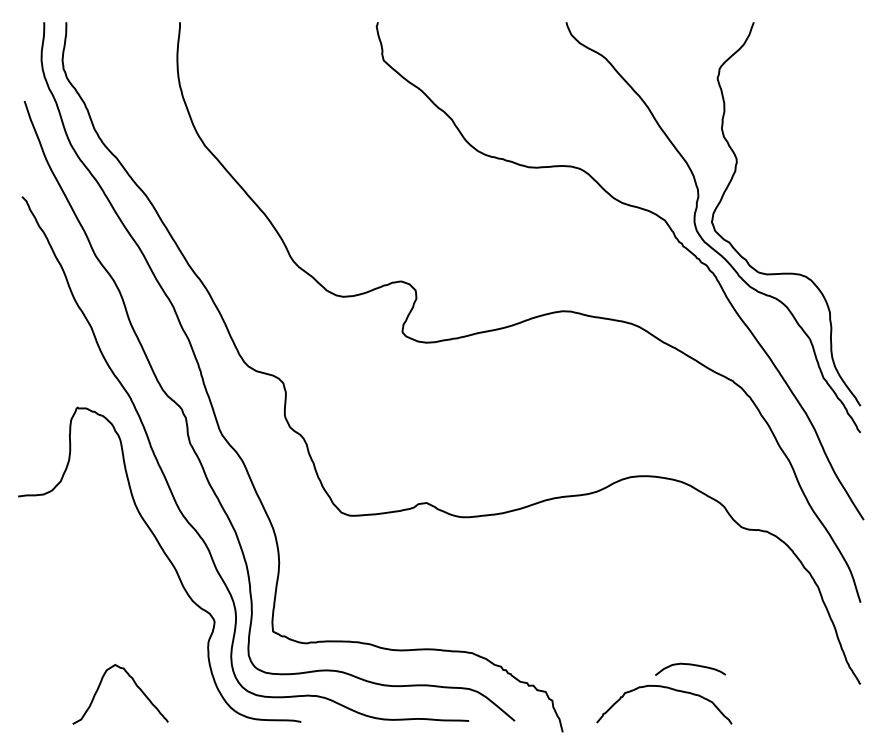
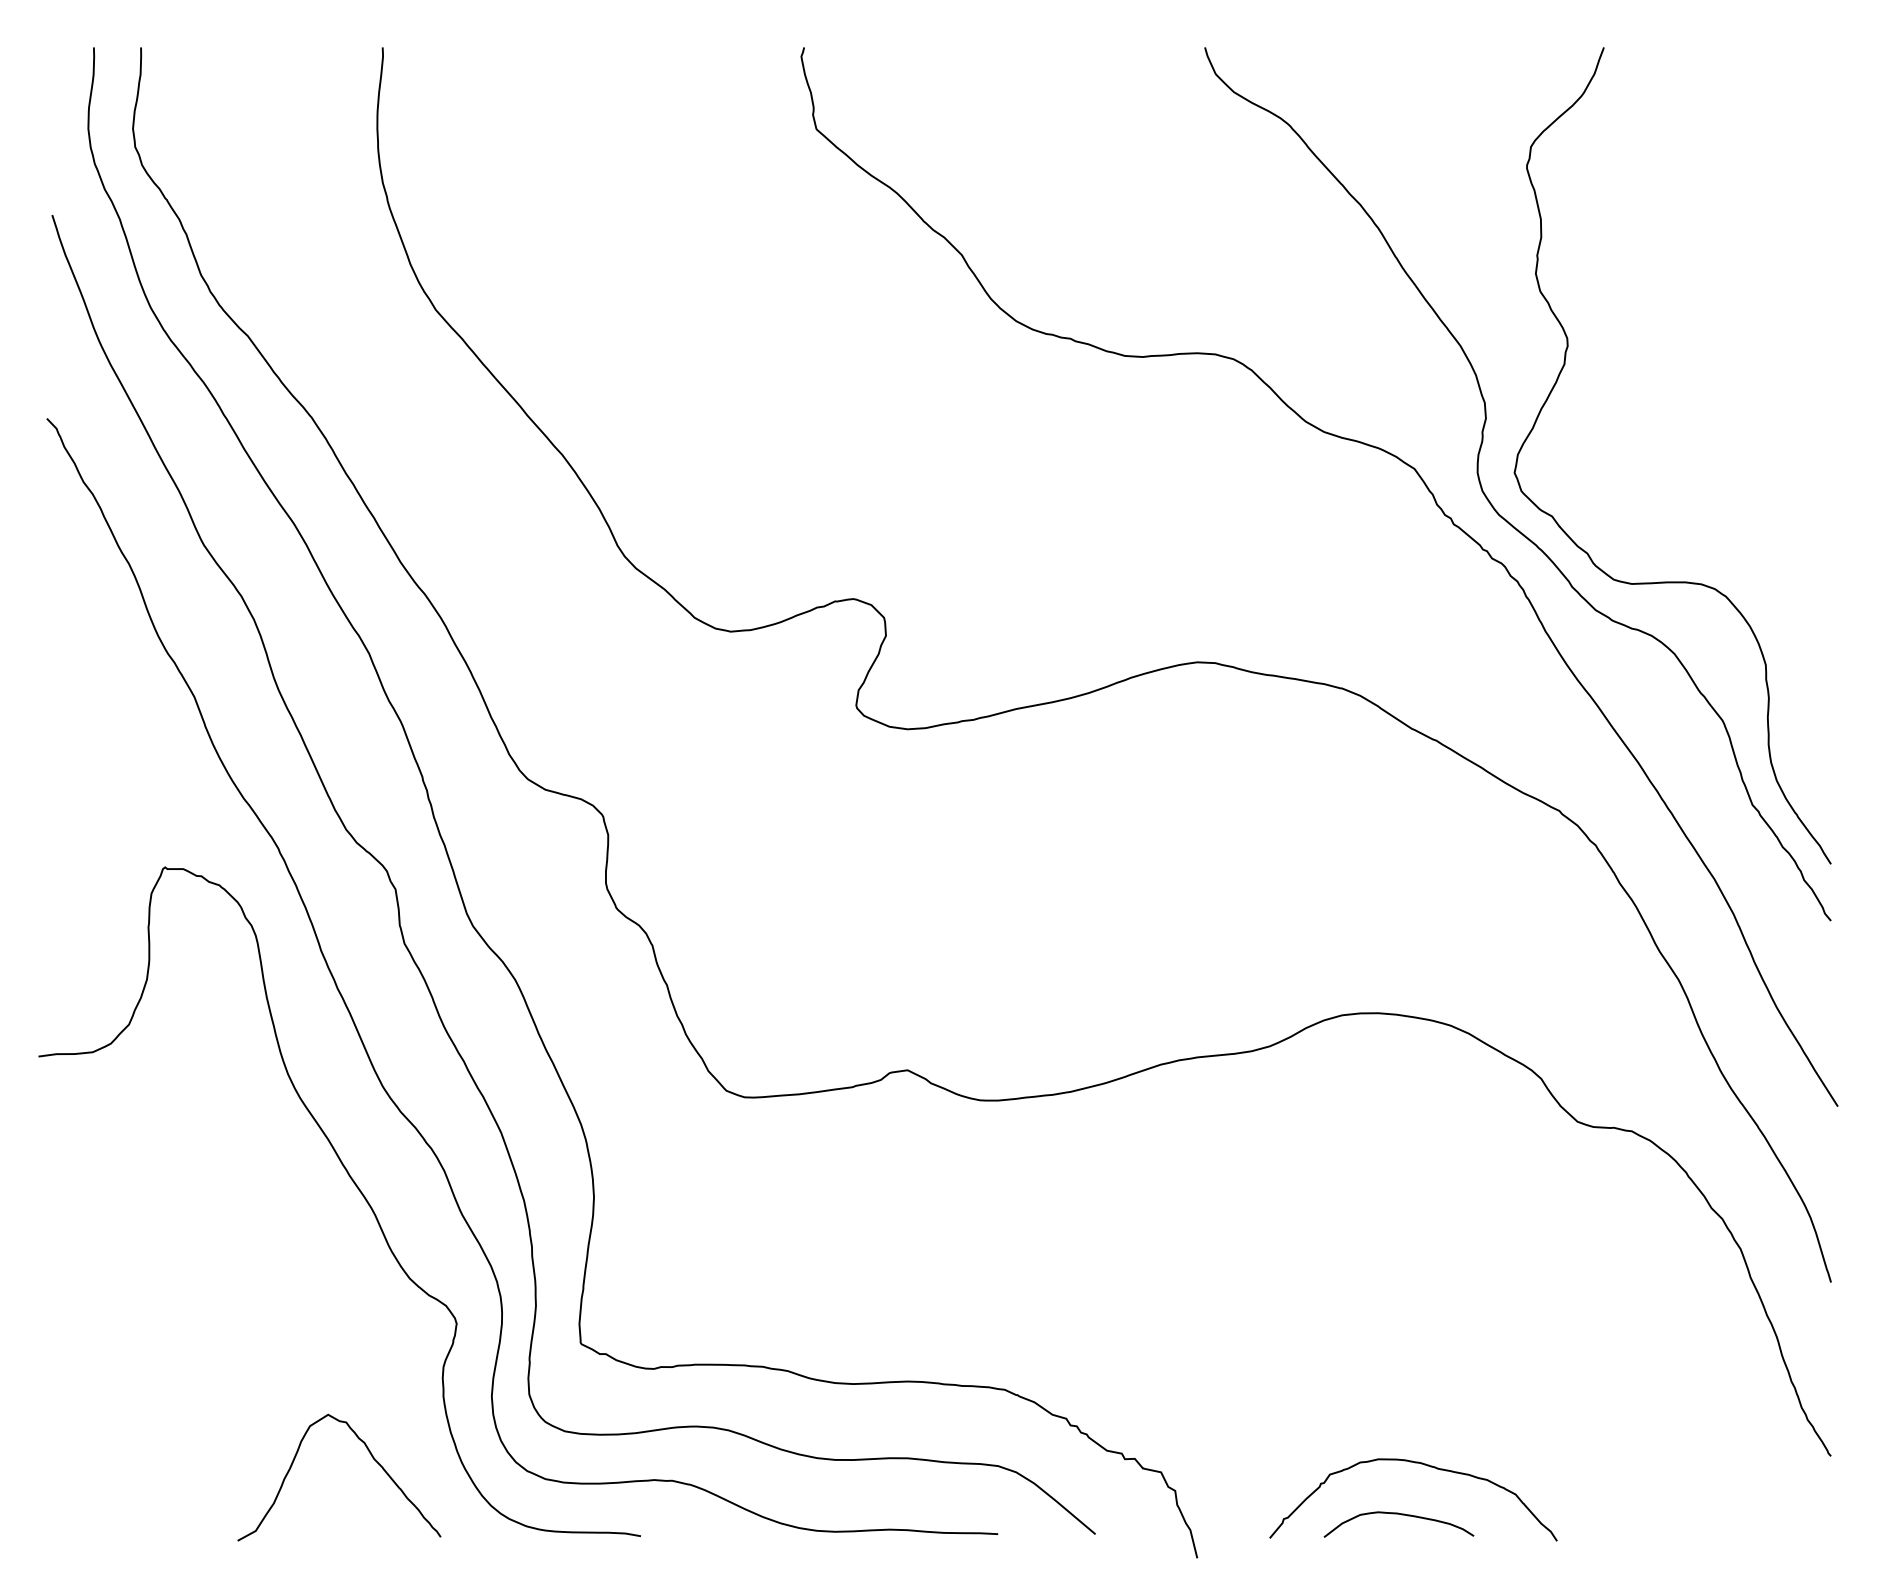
curve: (690, 665) -> (1398, 1516), moved
curve: (135, 685) -> (371, 1458), moved

